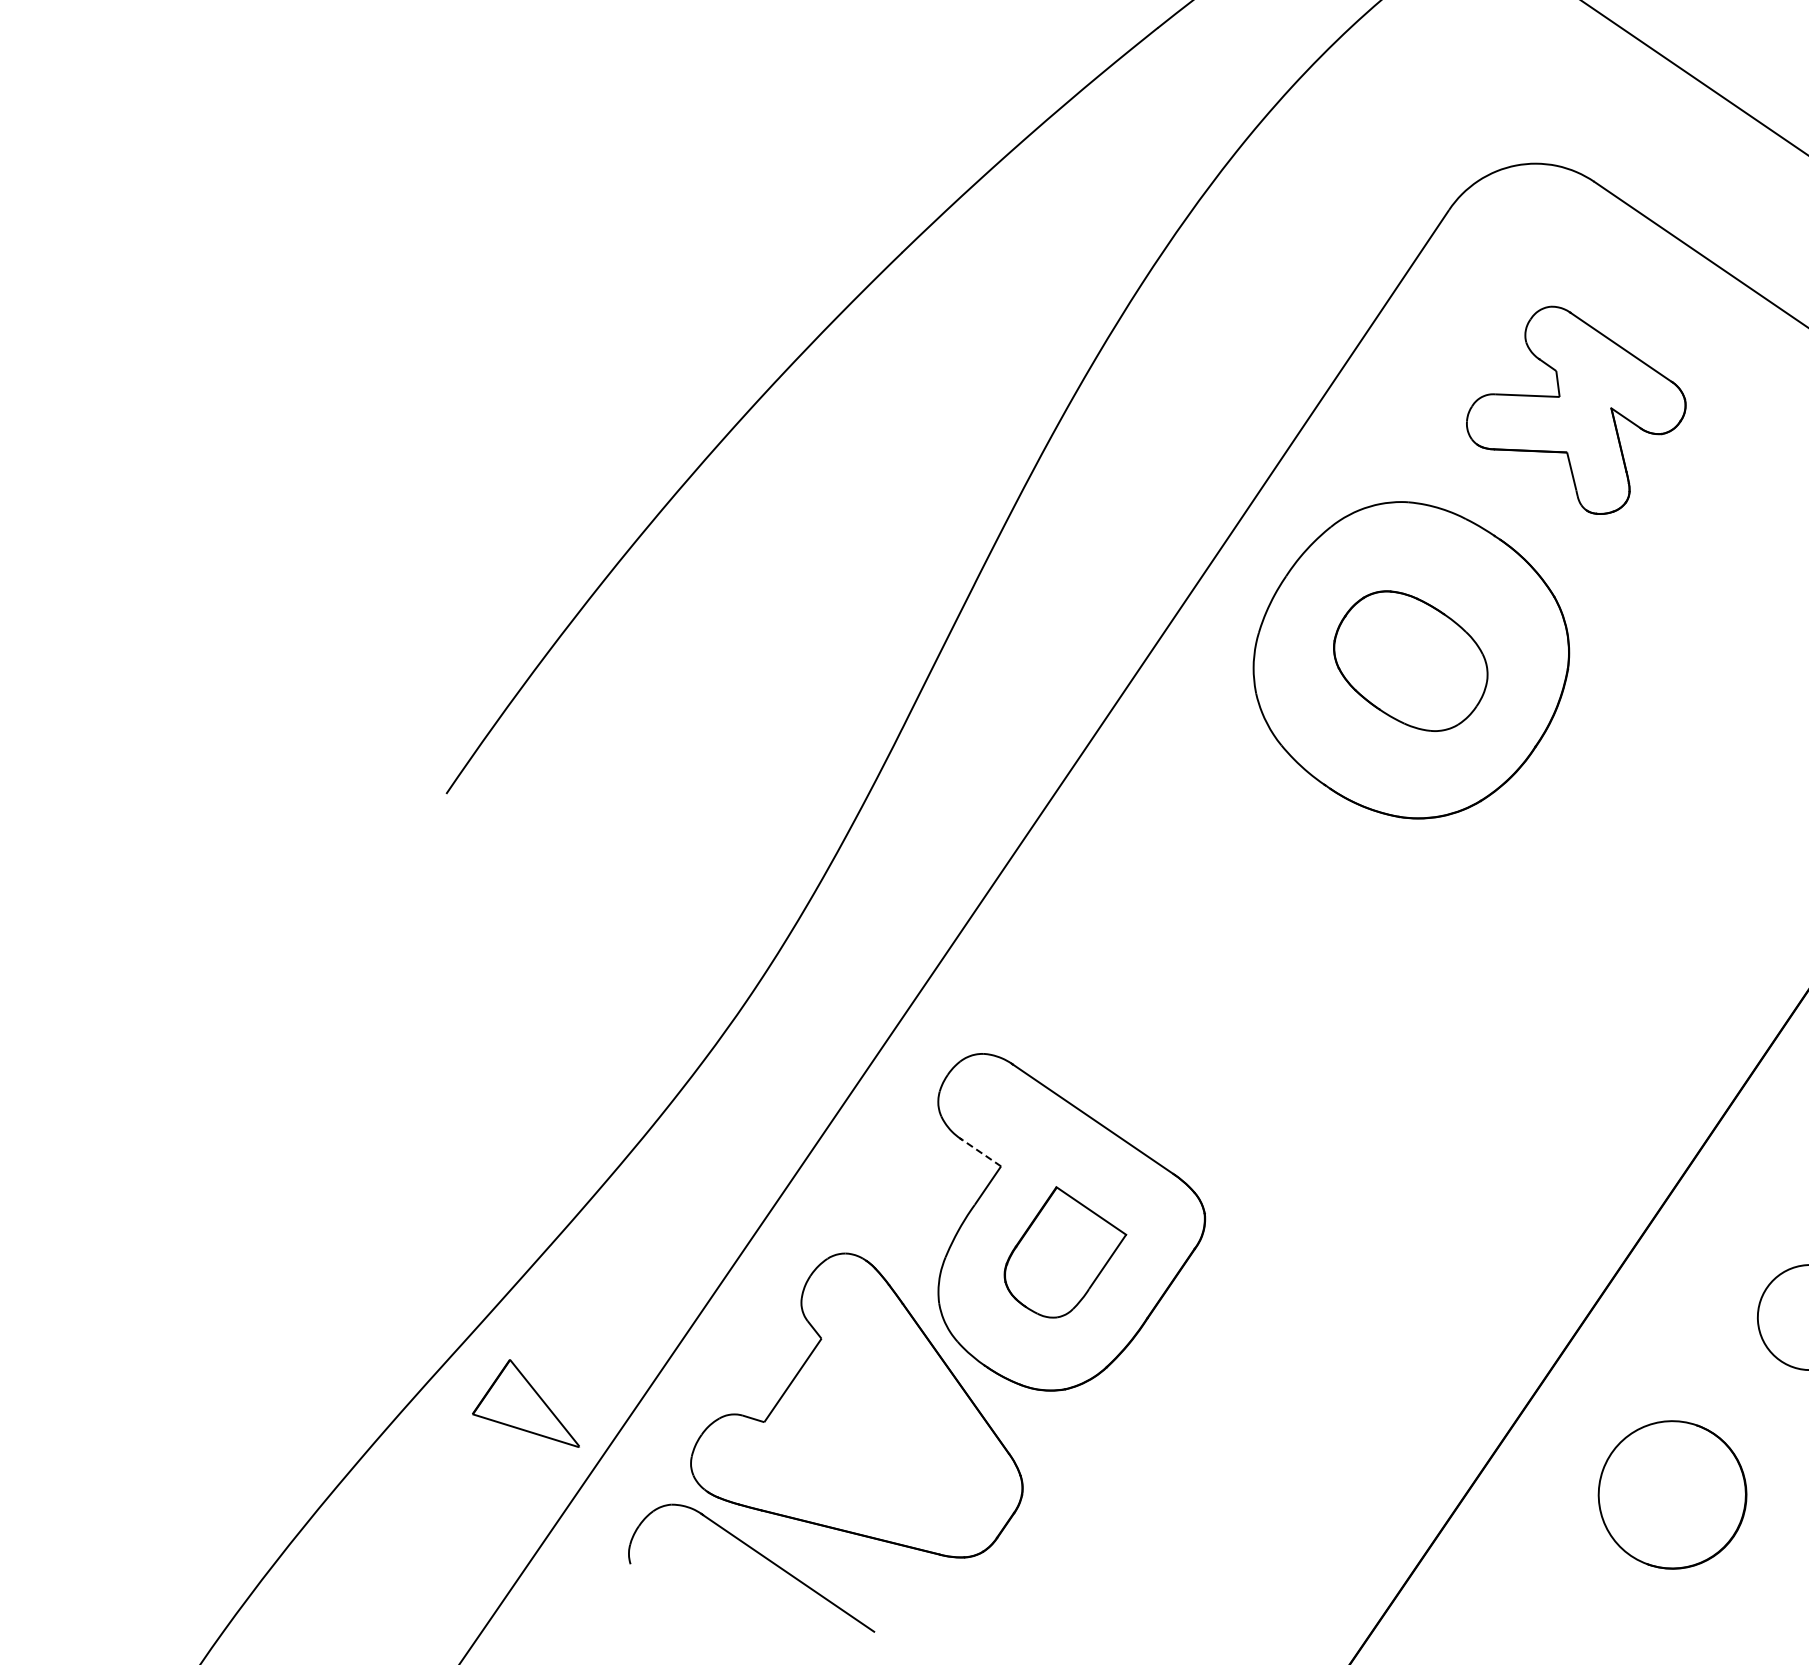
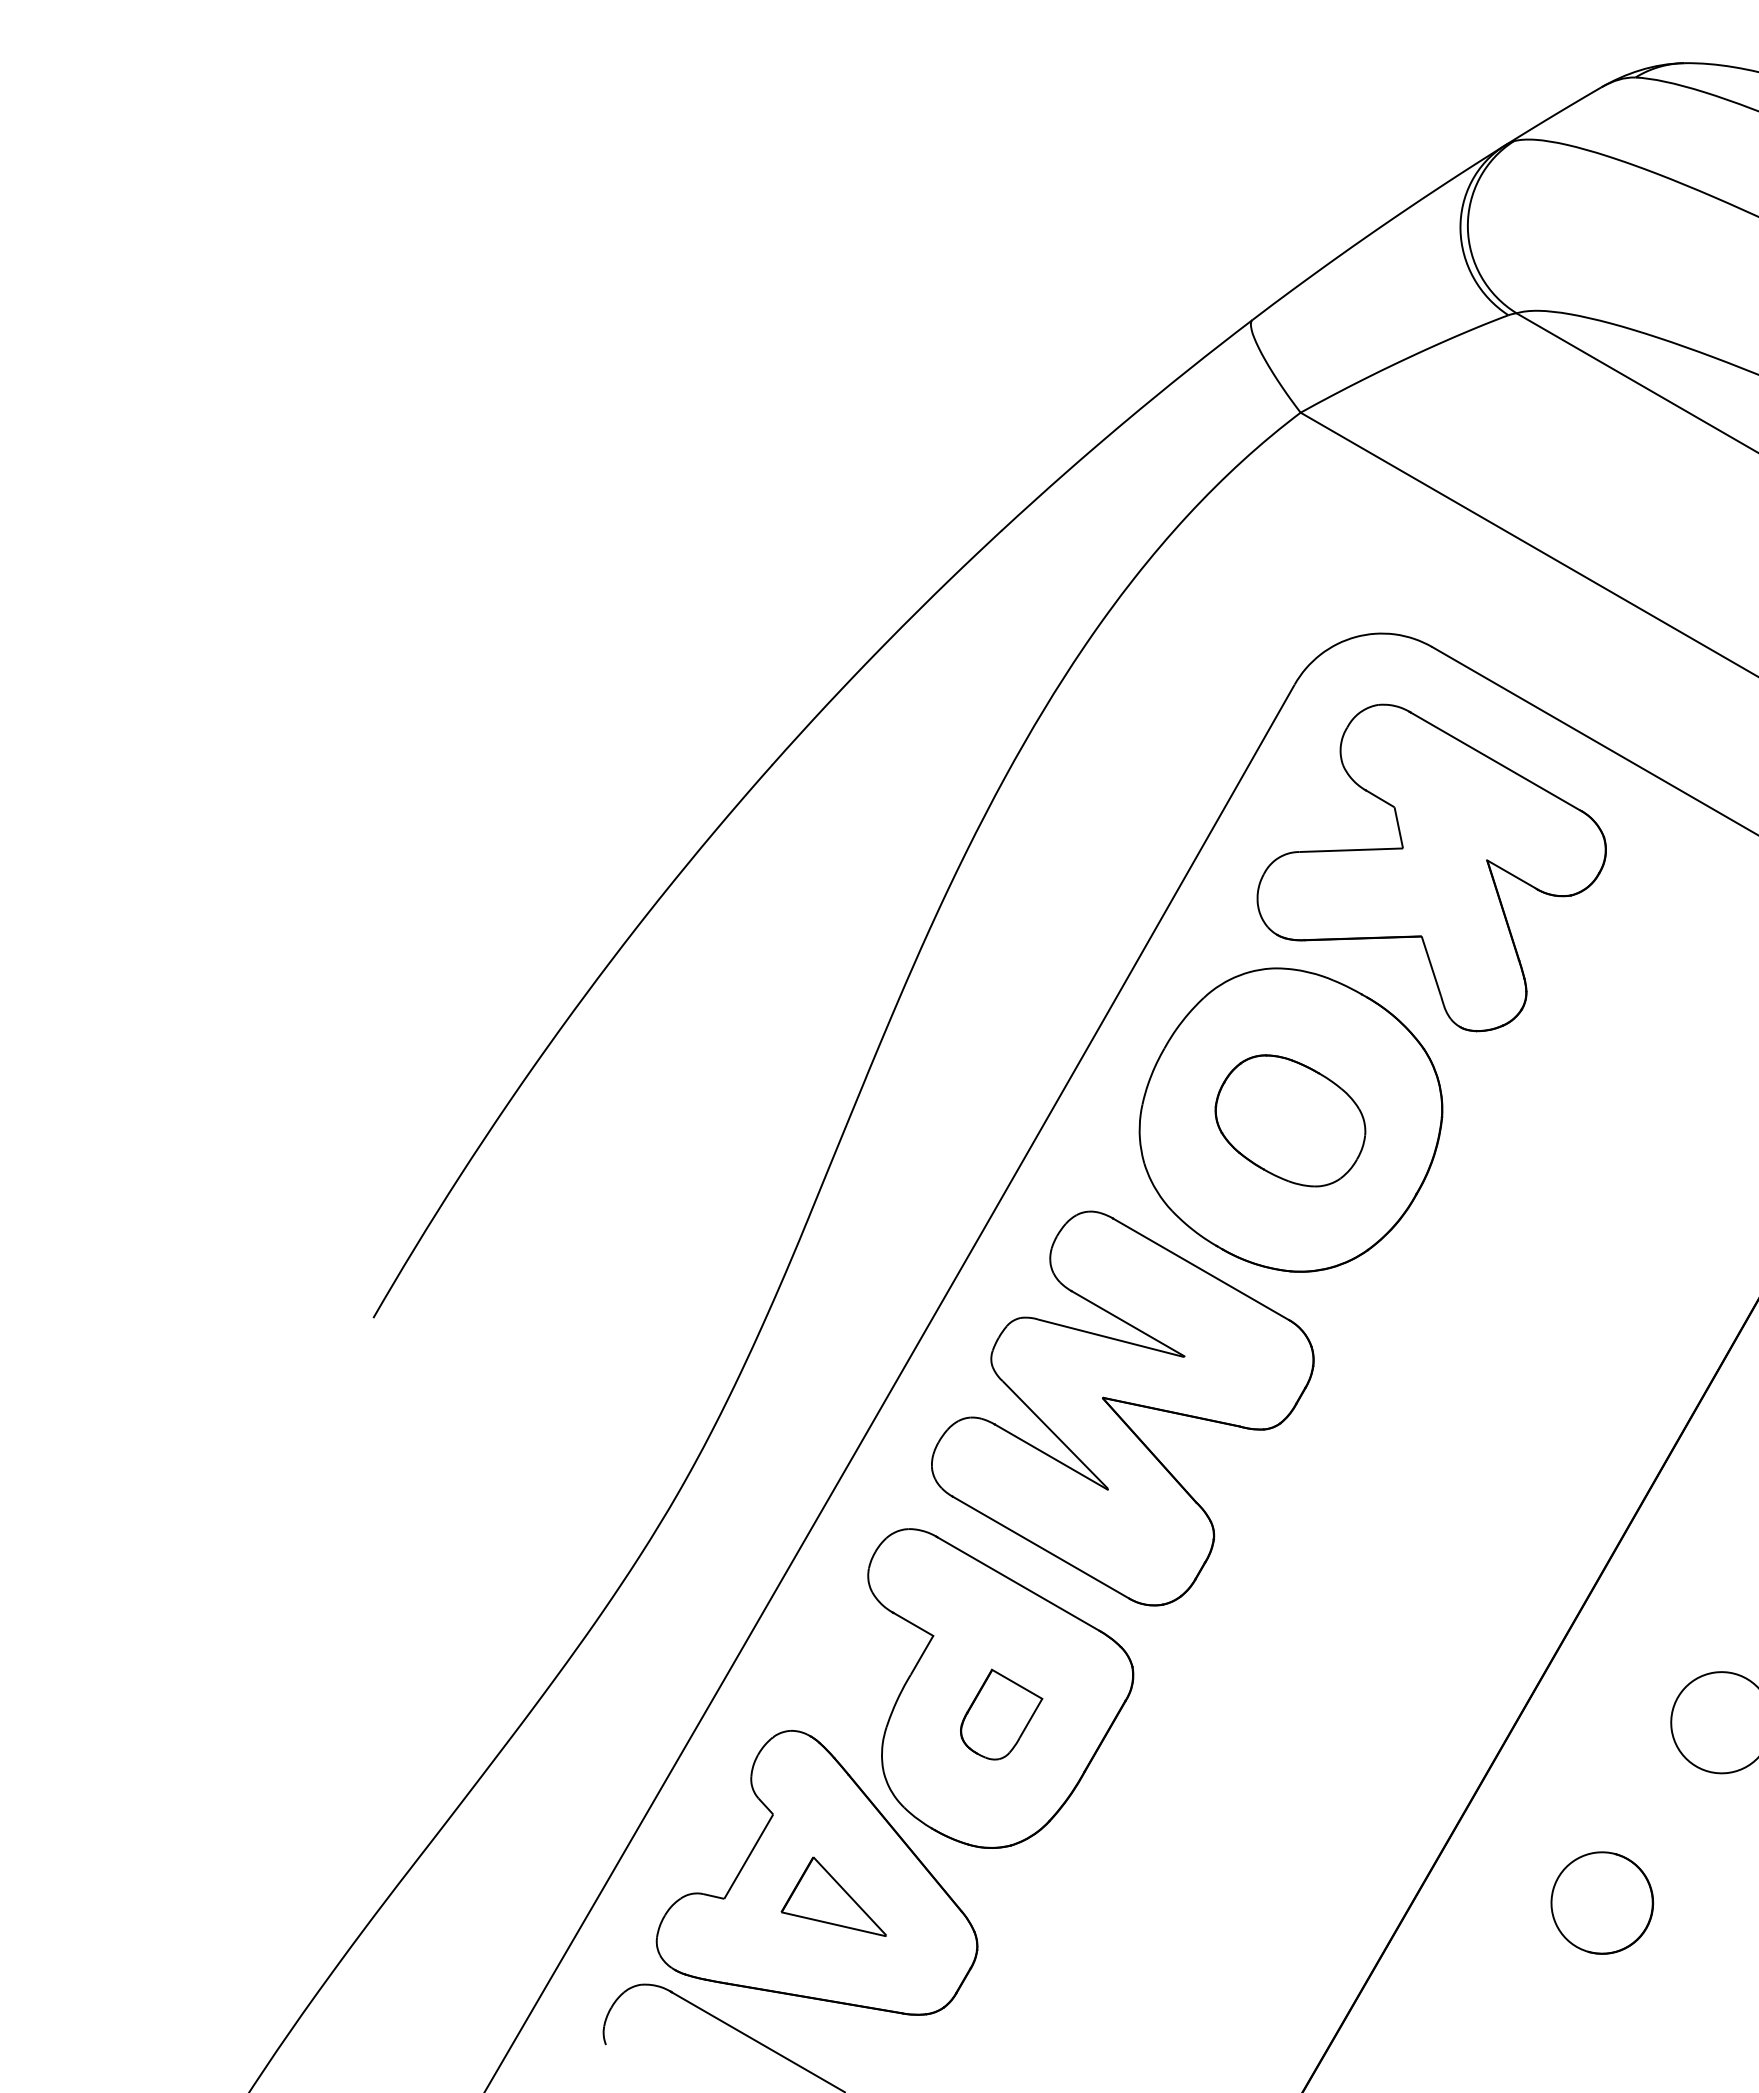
part: (1576, 409) -> (1431, 867), size x1.67
part: (1214, 945) -> (1122, 1408), added
line: (981, 1153) -> (913, 1624), dashed -> solid
part: (1065, 1253) -> (1001, 1714), size x0.71
part: (527, 1401) -> (833, 1896), moved
part: (1672, 1494) -> (1602, 1902), size x0.71

